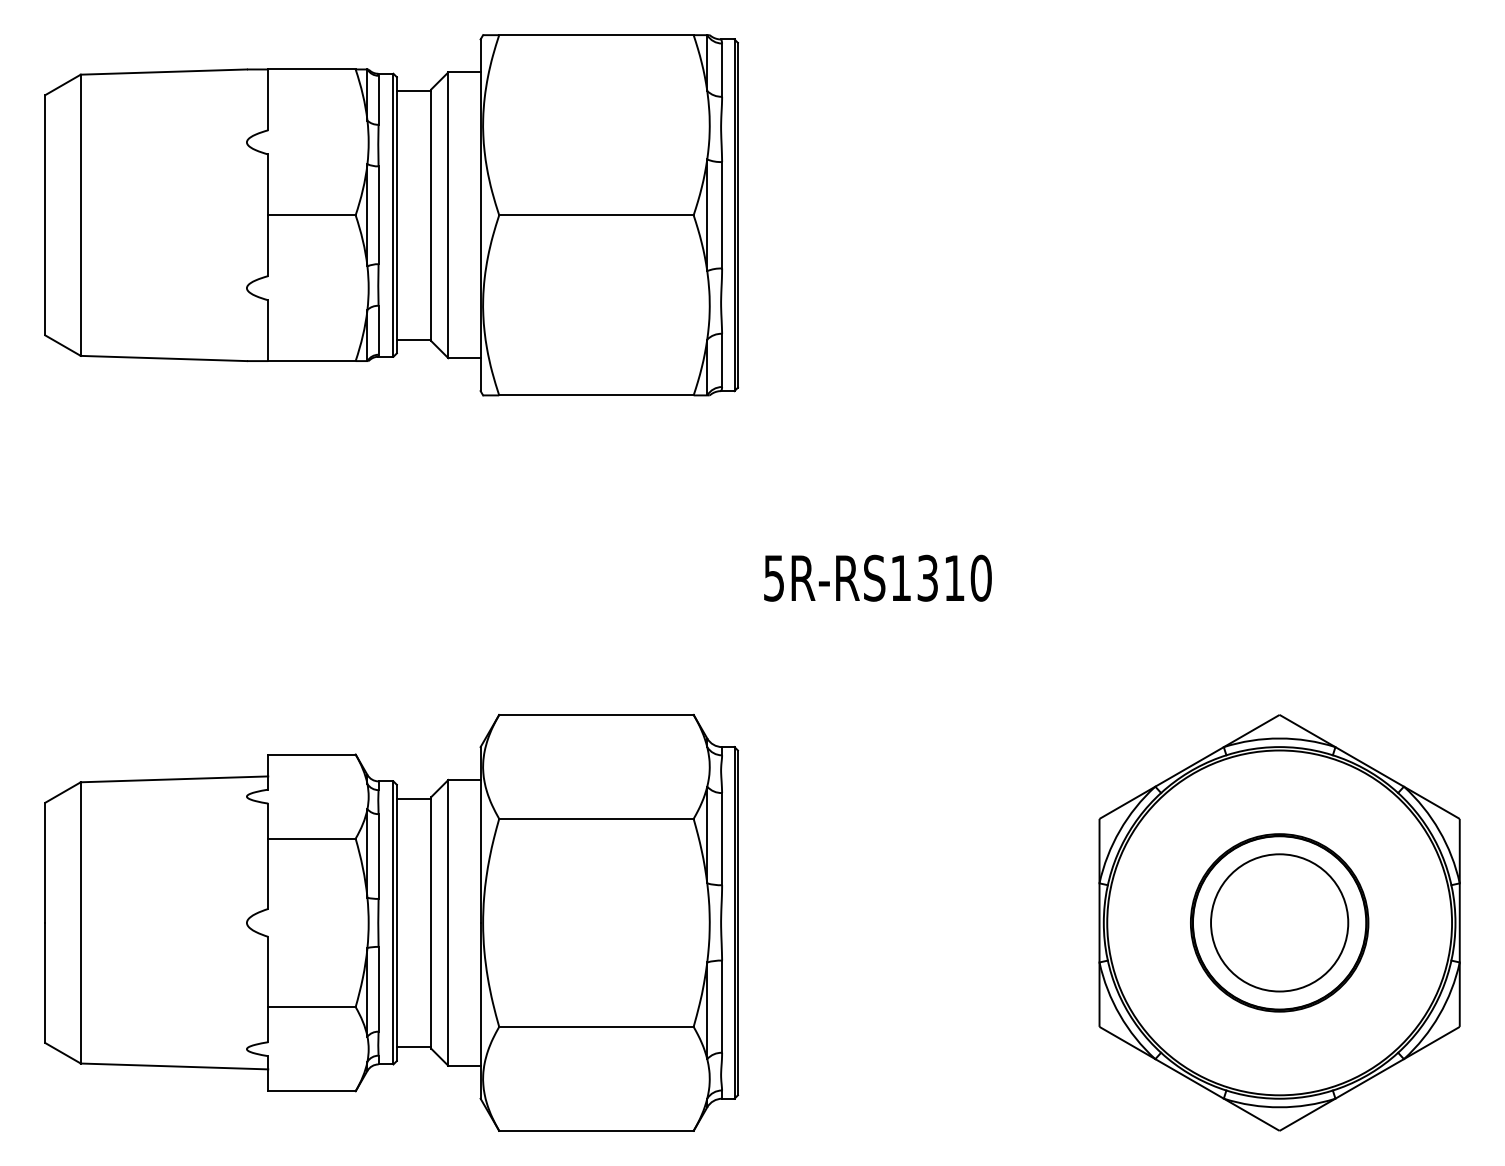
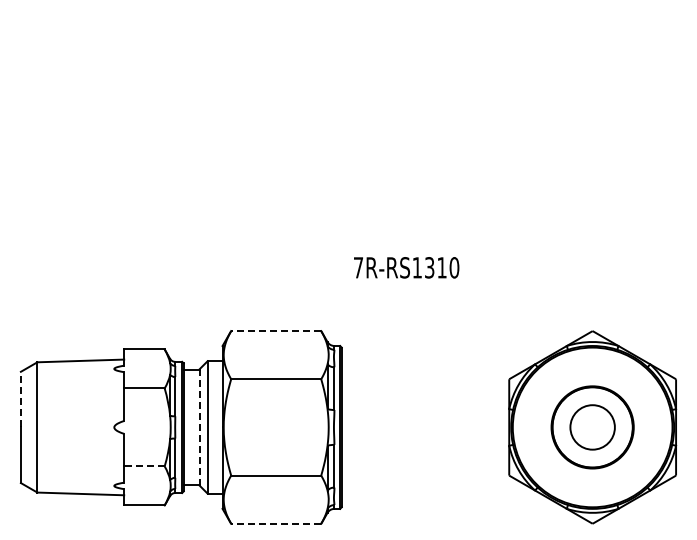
part: (389, 214) -> (180, 99), removed
text: (771, 577) -> (357, 267), 5R-RS1310 -> 7R-RS1310
line: (594, 715) -> (275, 331), solid -> dashed
line: (44, 862) -> (20, 399), solid -> dashed
line: (430, 920) -> (199, 426), solid -> dashed
circle: (1279, 923) -> (592, 427), size x0.7
line: (309, 1007) -> (143, 466), solid -> dashed
line: (594, 1130) -> (275, 523), solid -> dashed

